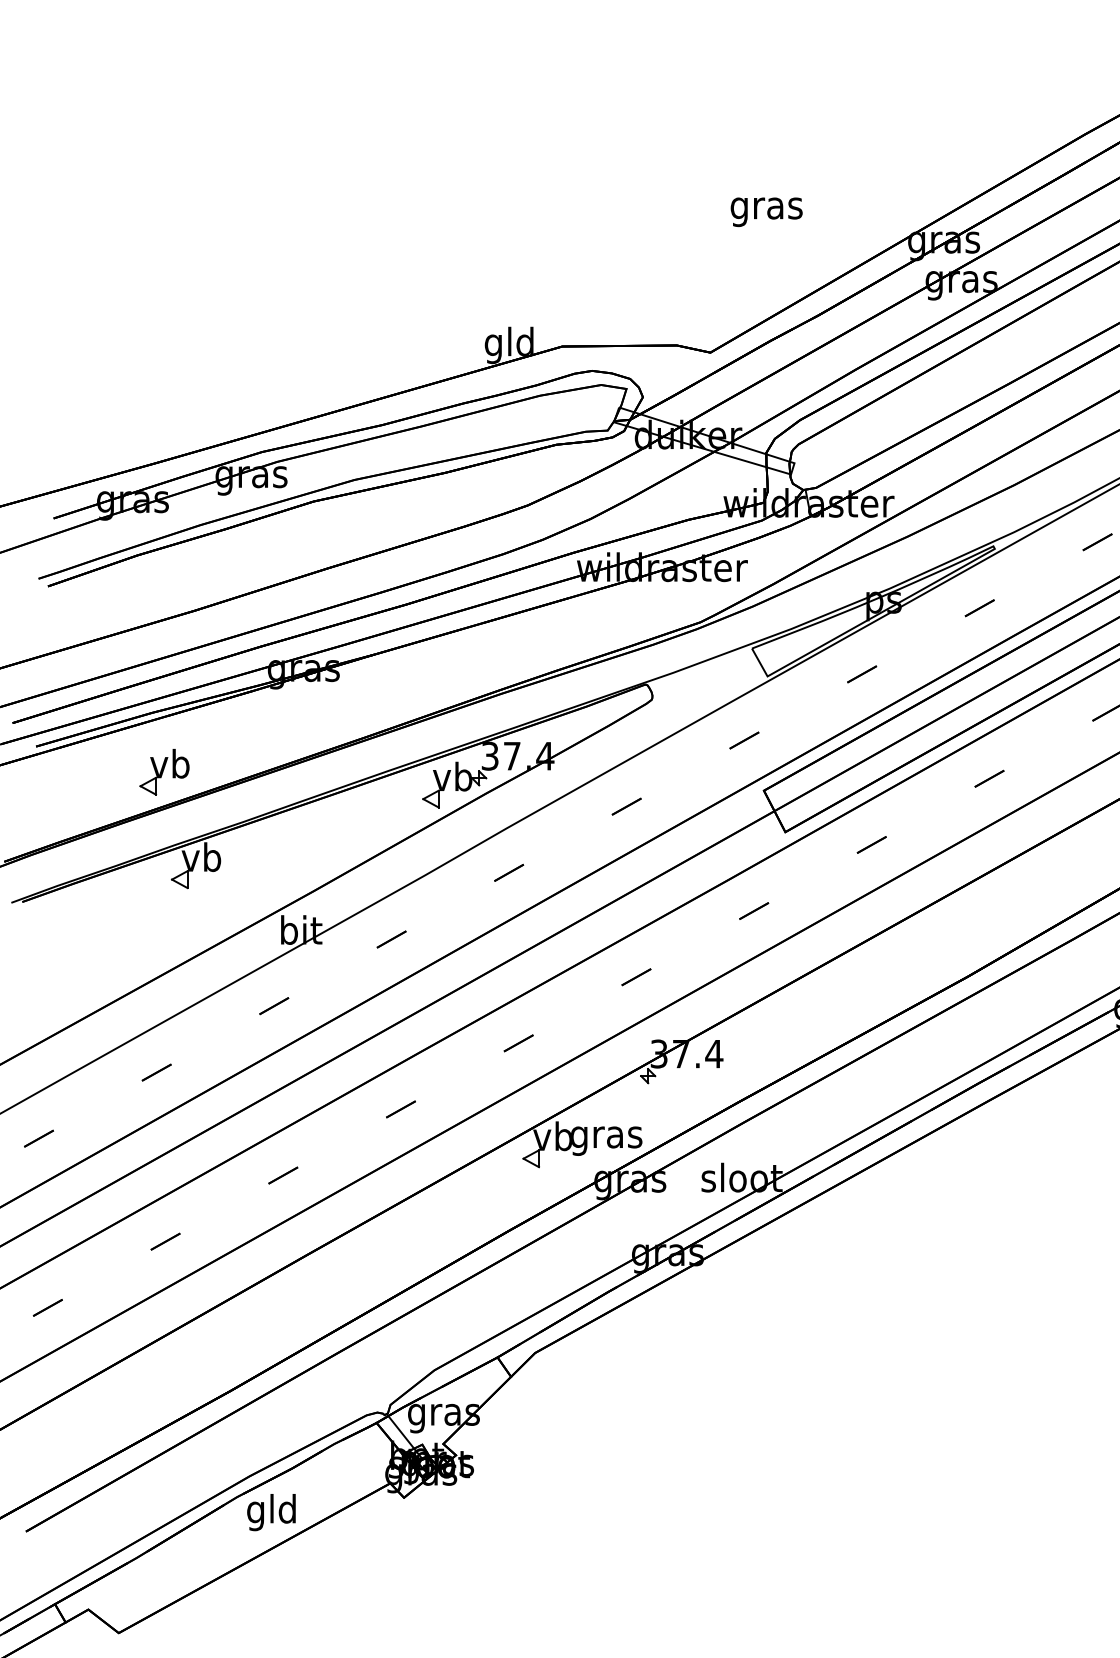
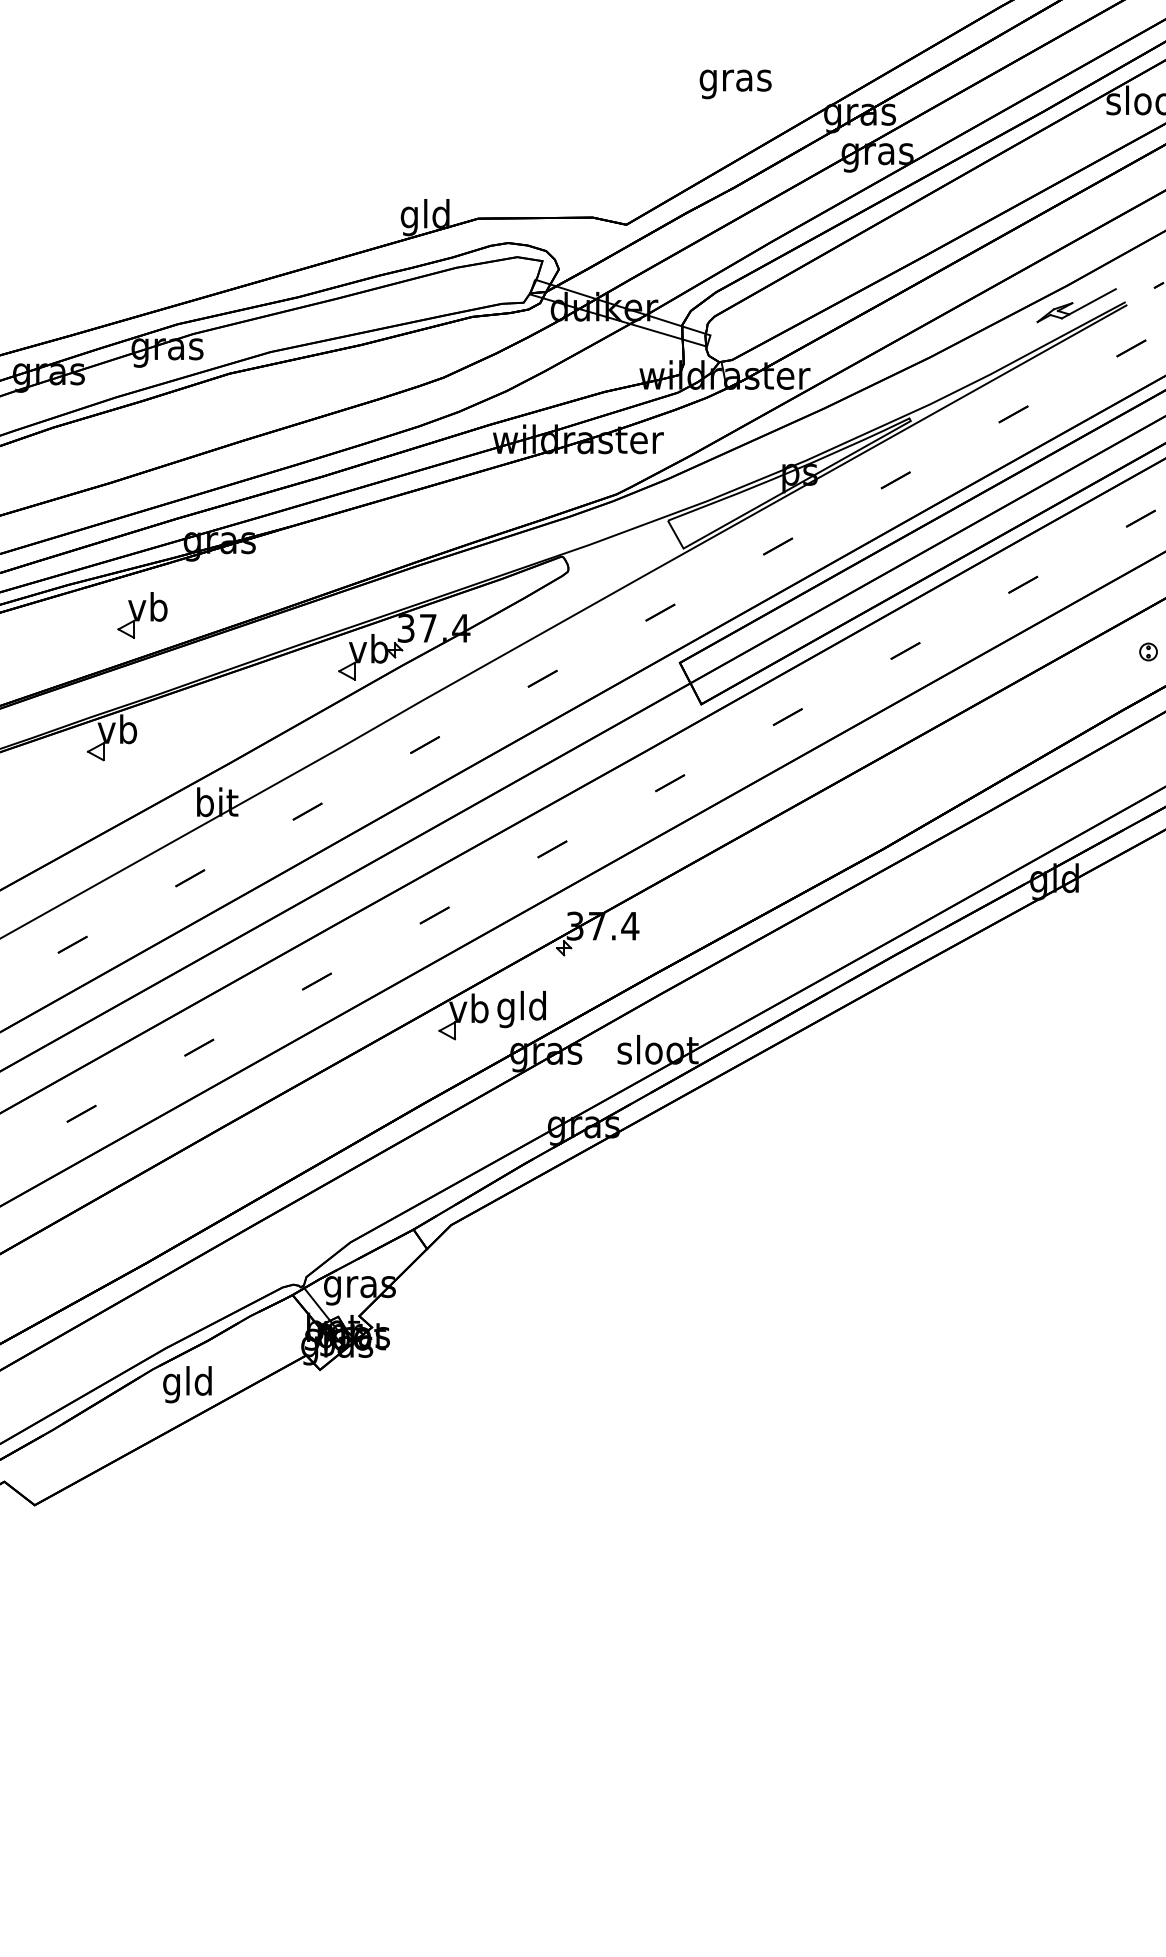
text: (766, 212) -> (735, 84), moved
part: (164, 772) -> (142, 615), moved
text: (606, 1137) -> (522, 1009), gras -> gld

